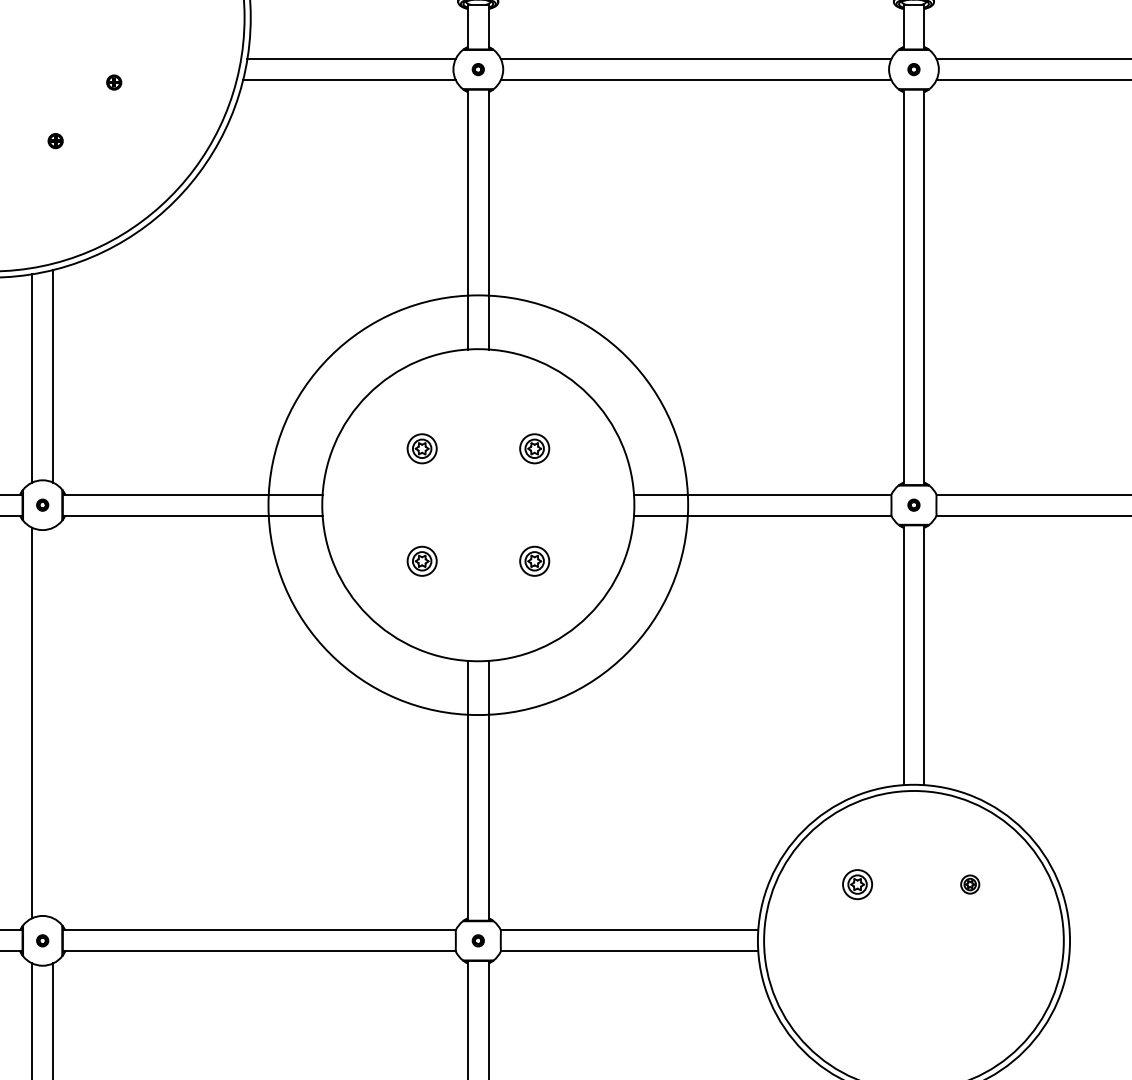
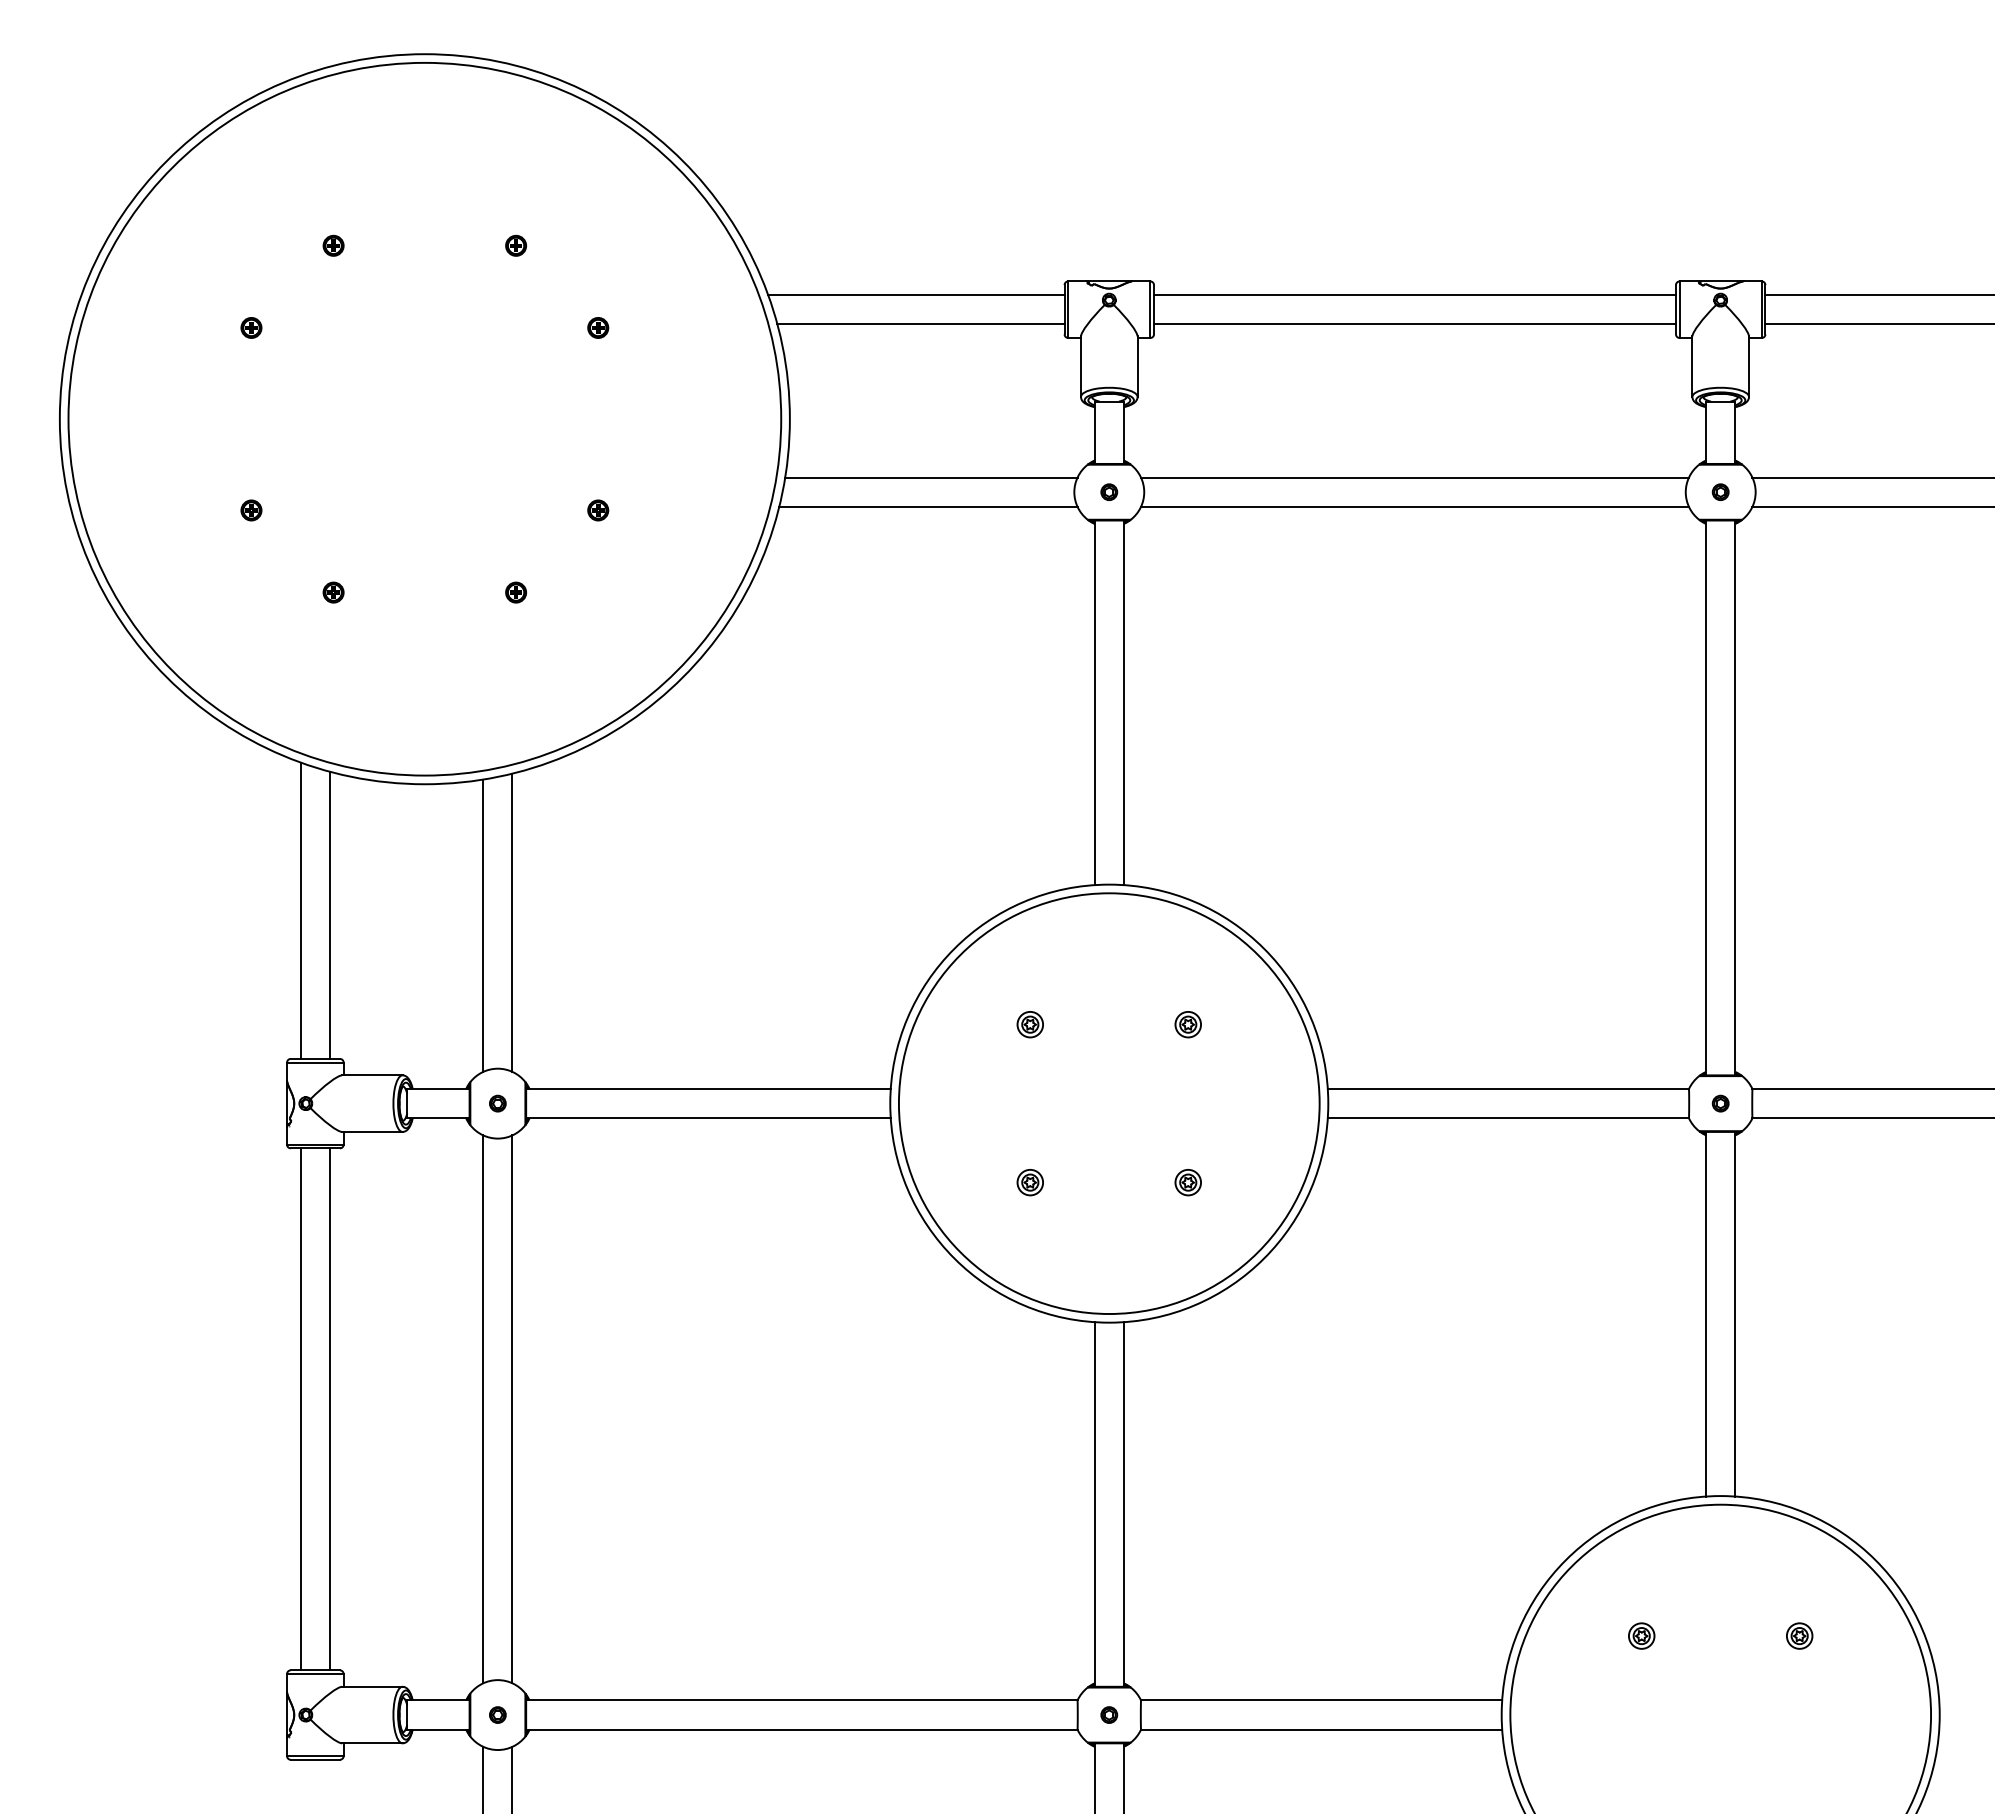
part: (421, 448) -> (1029, 1024), size x0.62
part: (534, 448) -> (1187, 1024), size x0.62
circle: (477, 505) -> (1108, 1103), size x0.71
part: (421, 561) -> (1029, 1182), size x0.62
part: (534, 561) -> (1187, 1182), size x0.62
line: (53, 723) -> (512, 1409), added
part: (857, 884) -> (1641, 1635), size x0.62

